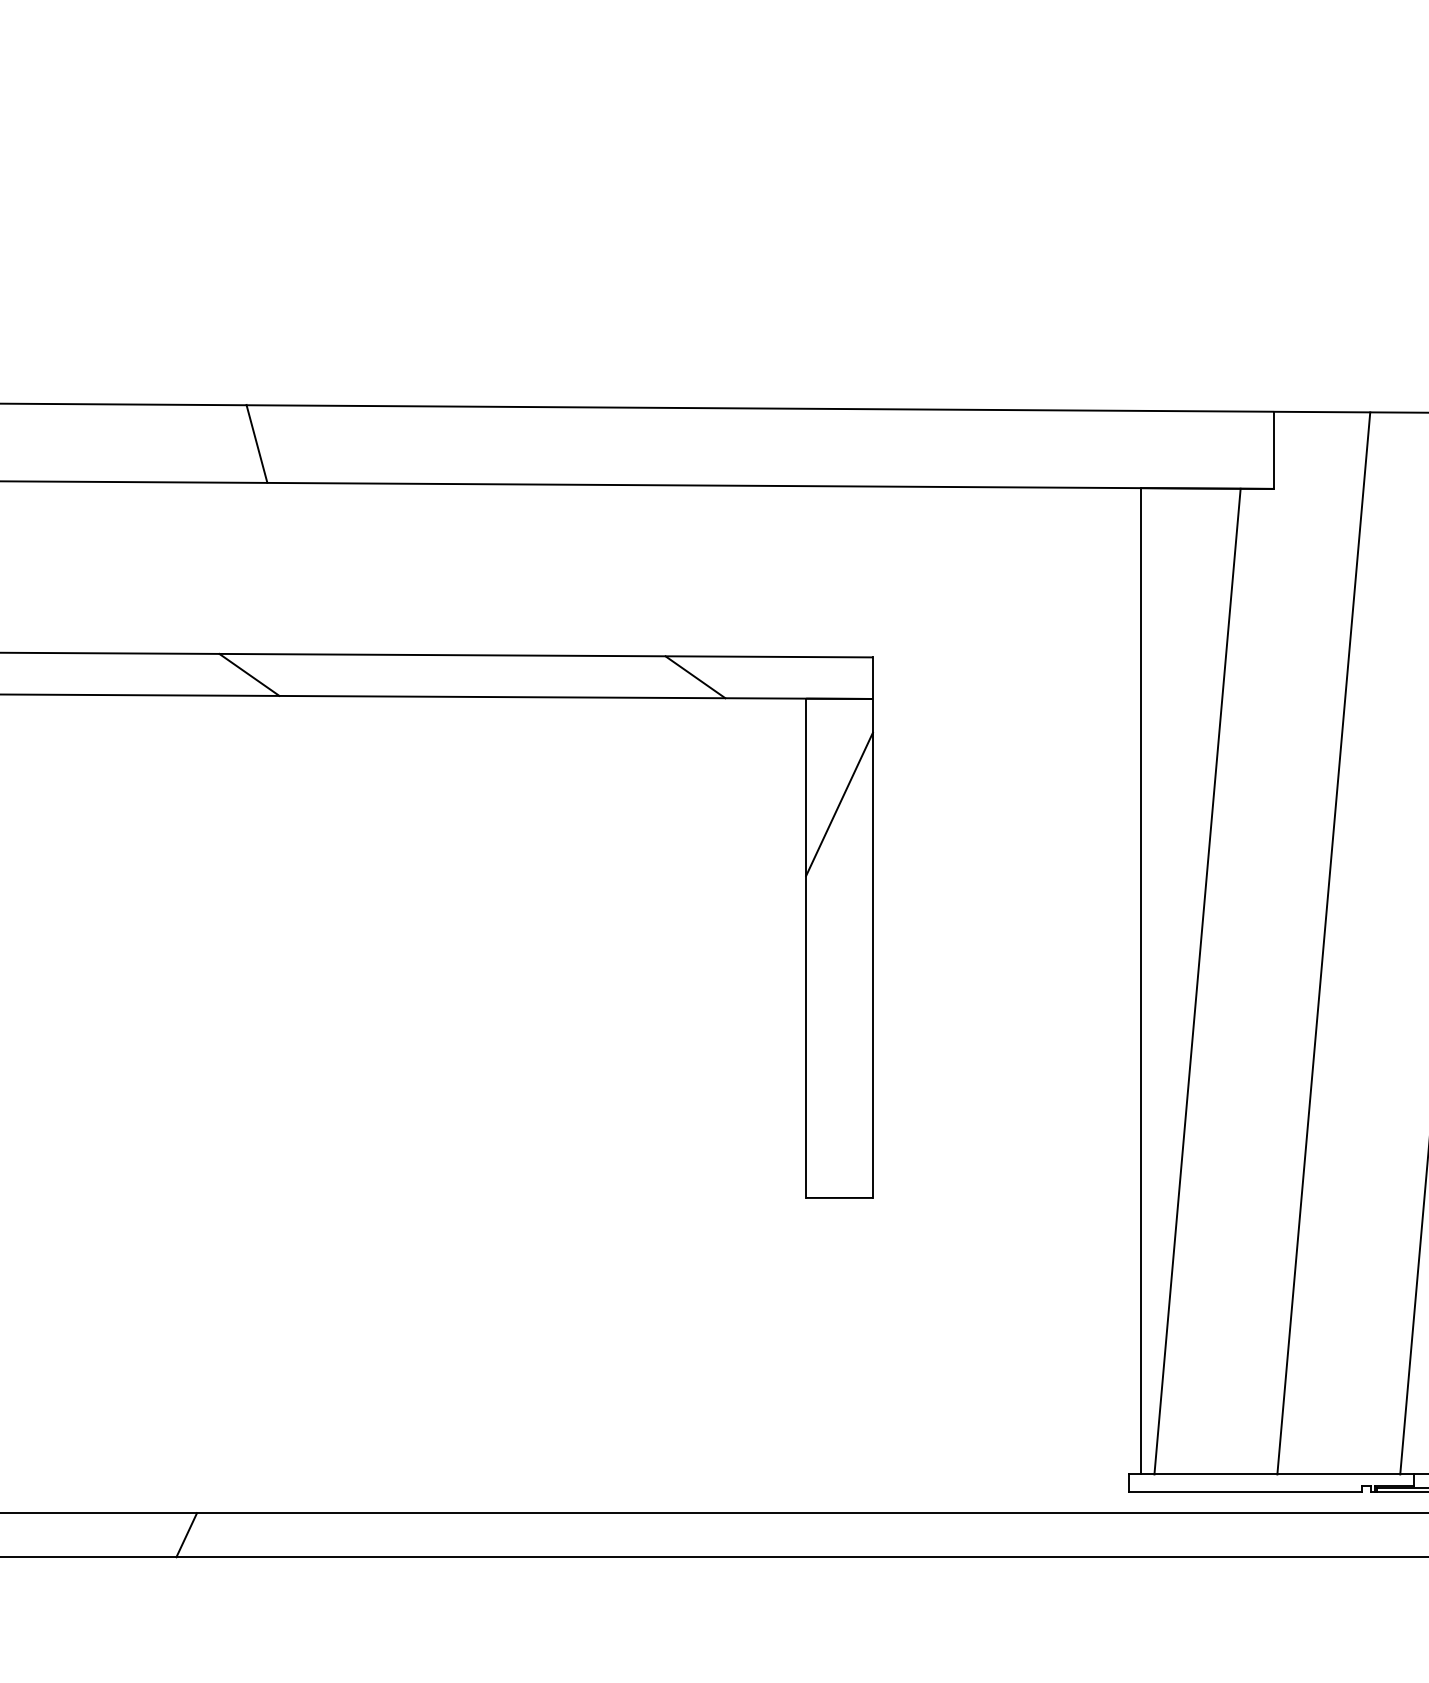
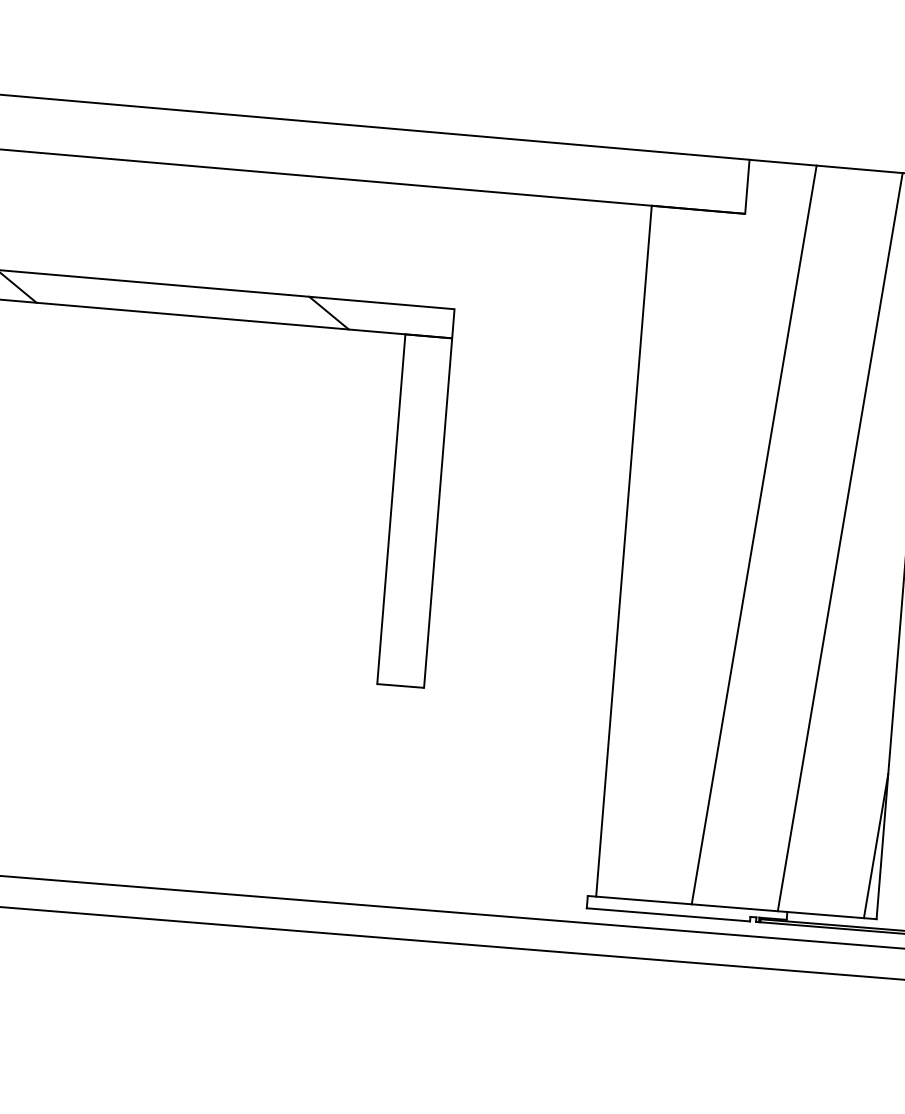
line: (256, 443) -> (34, 124), removed
line: (839, 803) -> (422, 409), removed
line: (1197, 981) -> (663, 554), removed

